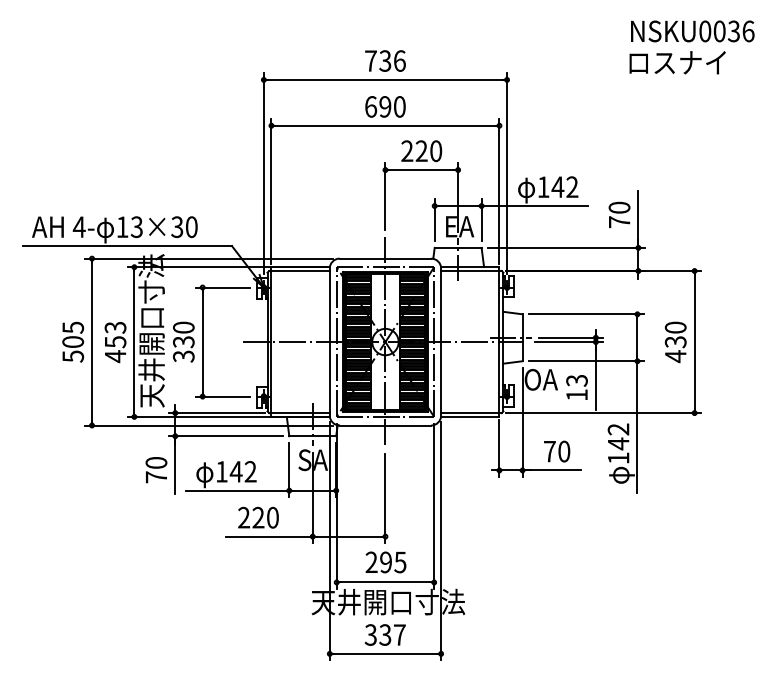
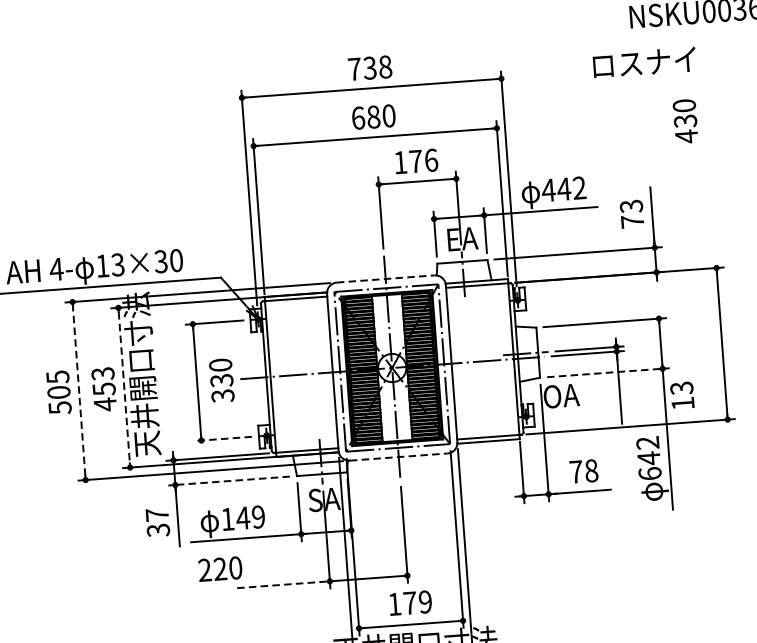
text: (399, 60) -> (385, 66), 736 -> 738
text: (677, 62) -> (644, 62), moved
text: (385, 106) -> (373, 116), 690 -> 680
text: (421, 150) -> (415, 160), 220 -> 176
text: (543, 186) -> (548, 189), 142 -> 442
text: (619, 207) -> (631, 206), 70 -> 73
line: (385, 258) -> (385, 278), solid -> dashed
line: (92, 341) -> (79, 390), solid -> dashed
text: (183, 341) -> (221, 379), moved
line: (134, 342) -> (124, 388), solid -> dashed
text: (675, 342) -> (685, 121), moved
line: (587, 361) -> (609, 372), solid -> dashed
text: (576, 387) -> (681, 395), moved
line: (223, 396) -> (223, 438), solid -> dashed
line: (385, 425) -> (398, 457), solid -> dashed
line: (225, 436) -> (228, 481), solid -> dashed
text: (564, 451) -> (591, 470), 70 -> 78
text: (618, 457) -> (649, 472), 142 -> 642
text: (156, 470) -> (157, 523), 70 -> 37
text: (250, 471) -> (258, 516), 142 -> 149
text: (258, 517) -> (220, 568), moved
line: (269, 536) -> (283, 584), solid -> dashed
text: (385, 562) -> (409, 603), 295 -> 179

